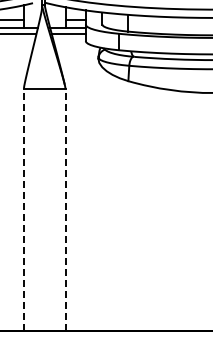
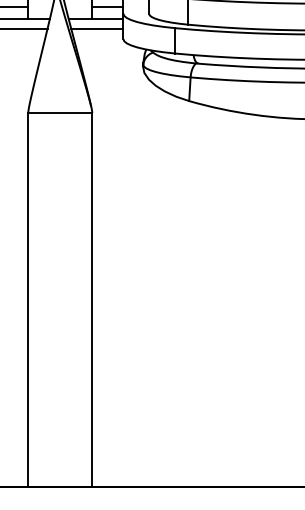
line: (23, 209) -> (27, 298), dashed -> solid
line: (65, 209) -> (92, 298), dashed -> solid

